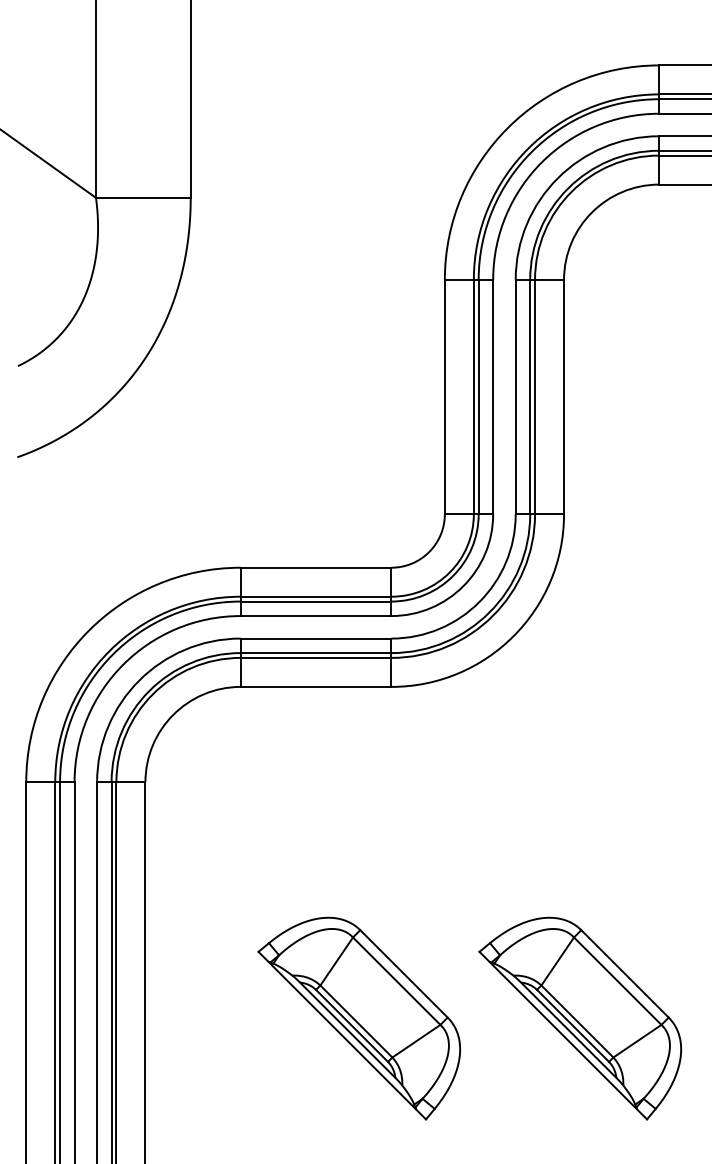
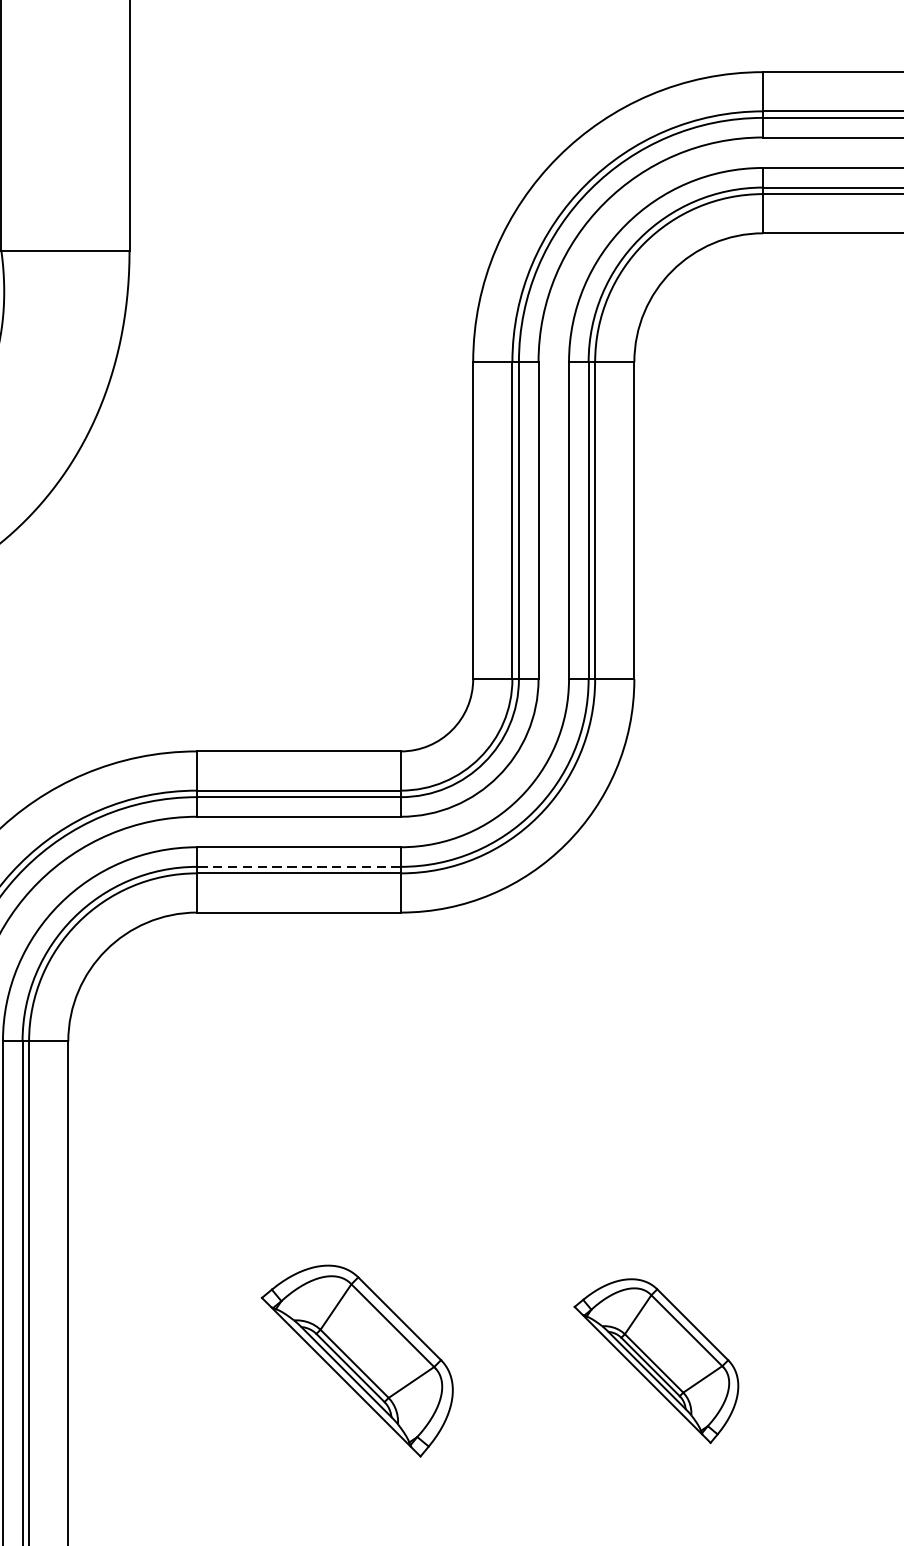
line: (315, 653) -> (298, 867), solid -> dashed
part: (358, 1018) -> (356, 1360), size x0.7
part: (580, 1018) -> (656, 1360), size x0.6

